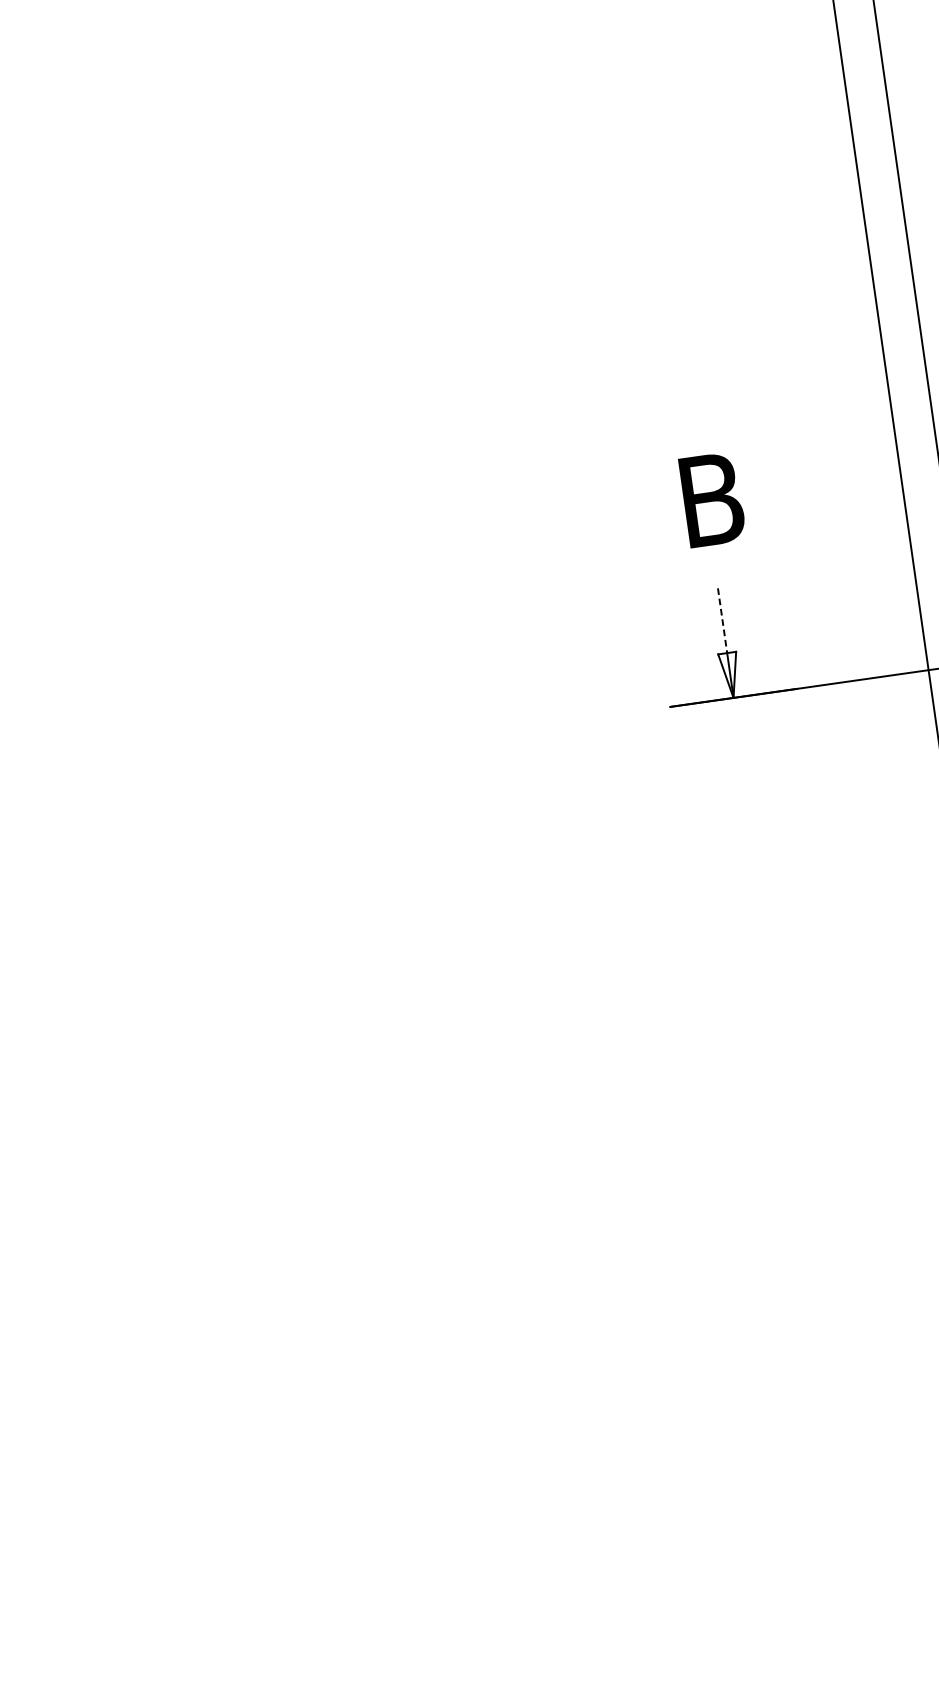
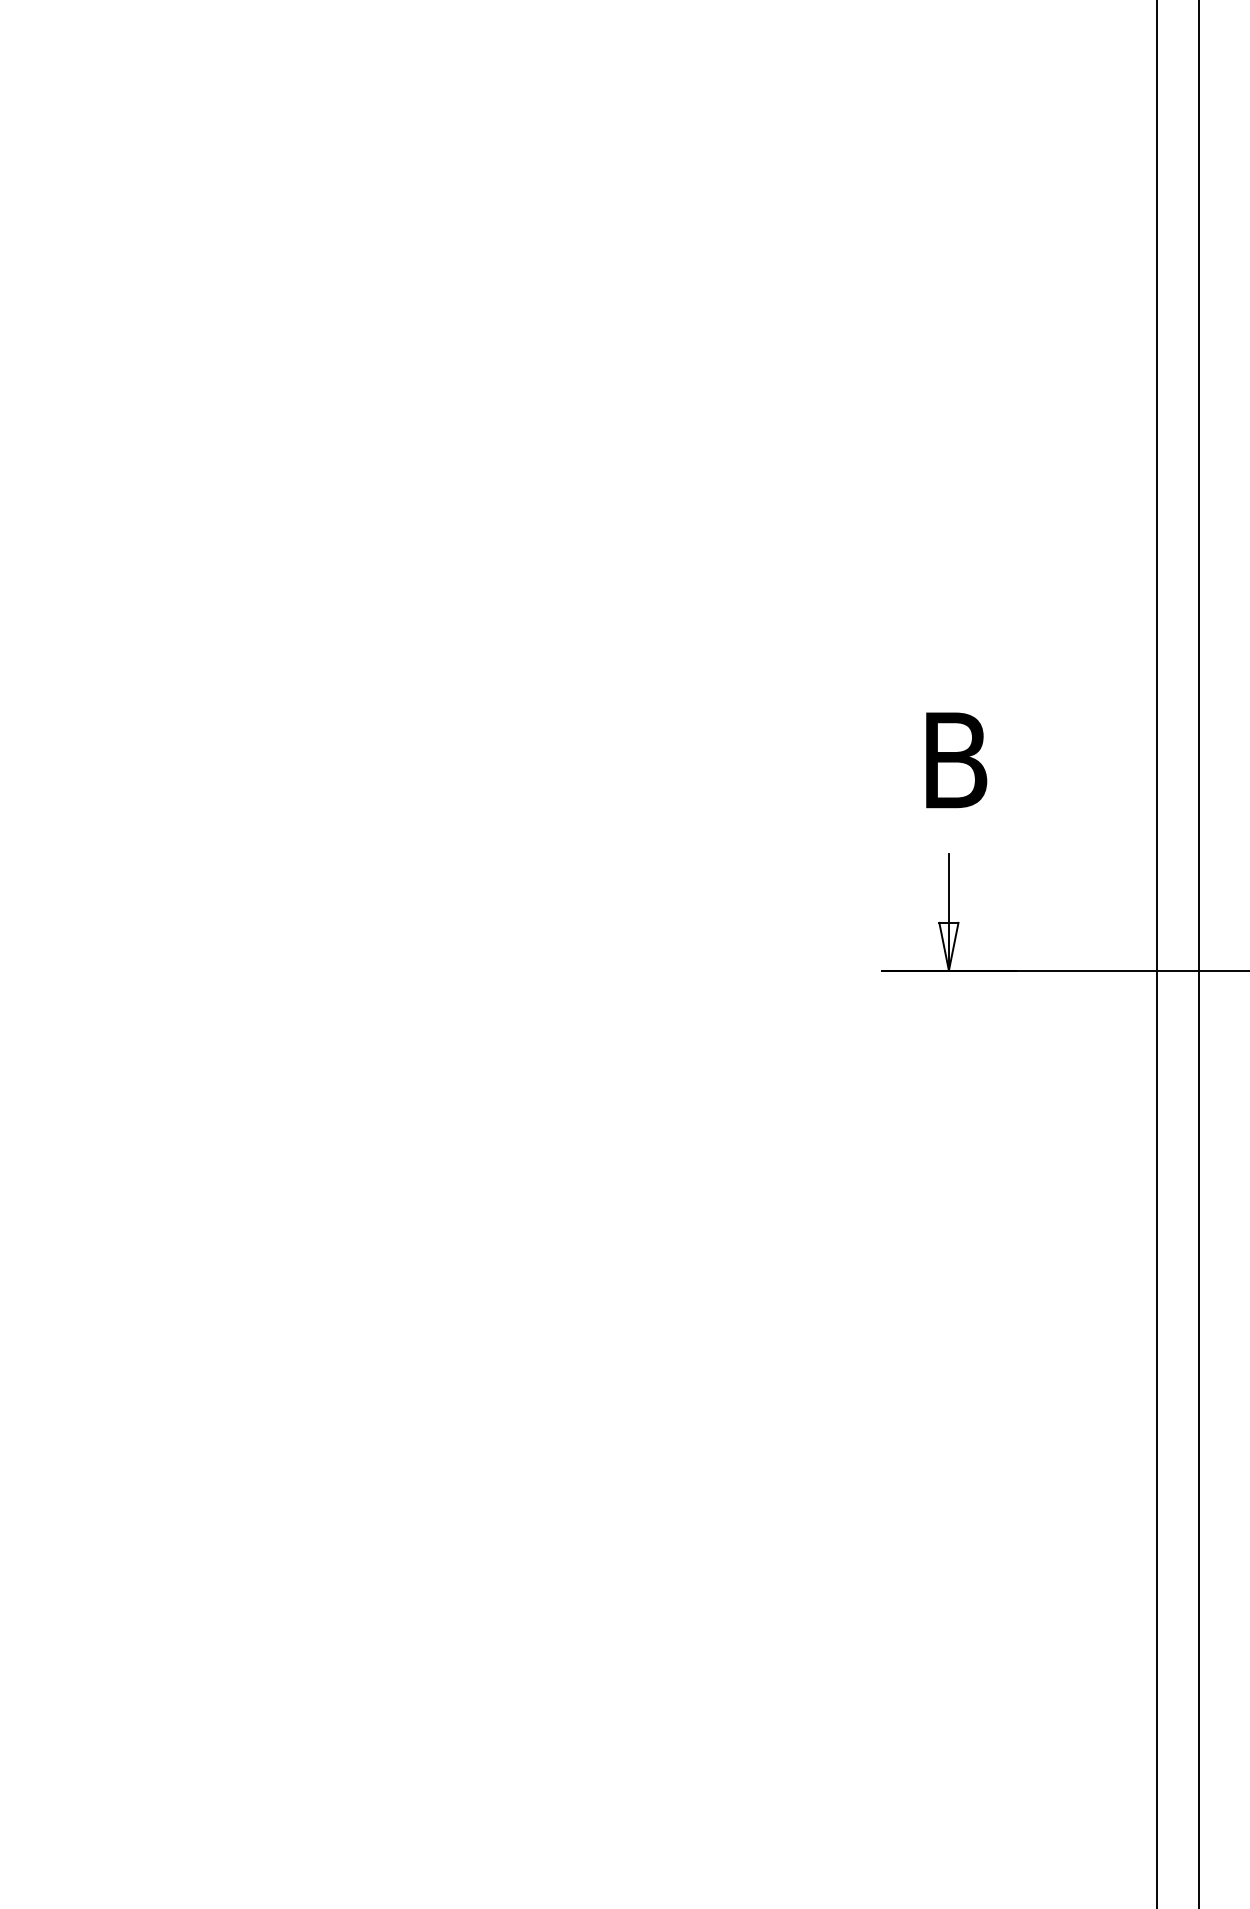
line: (722, 620) -> (948, 888), dashed -> solid

